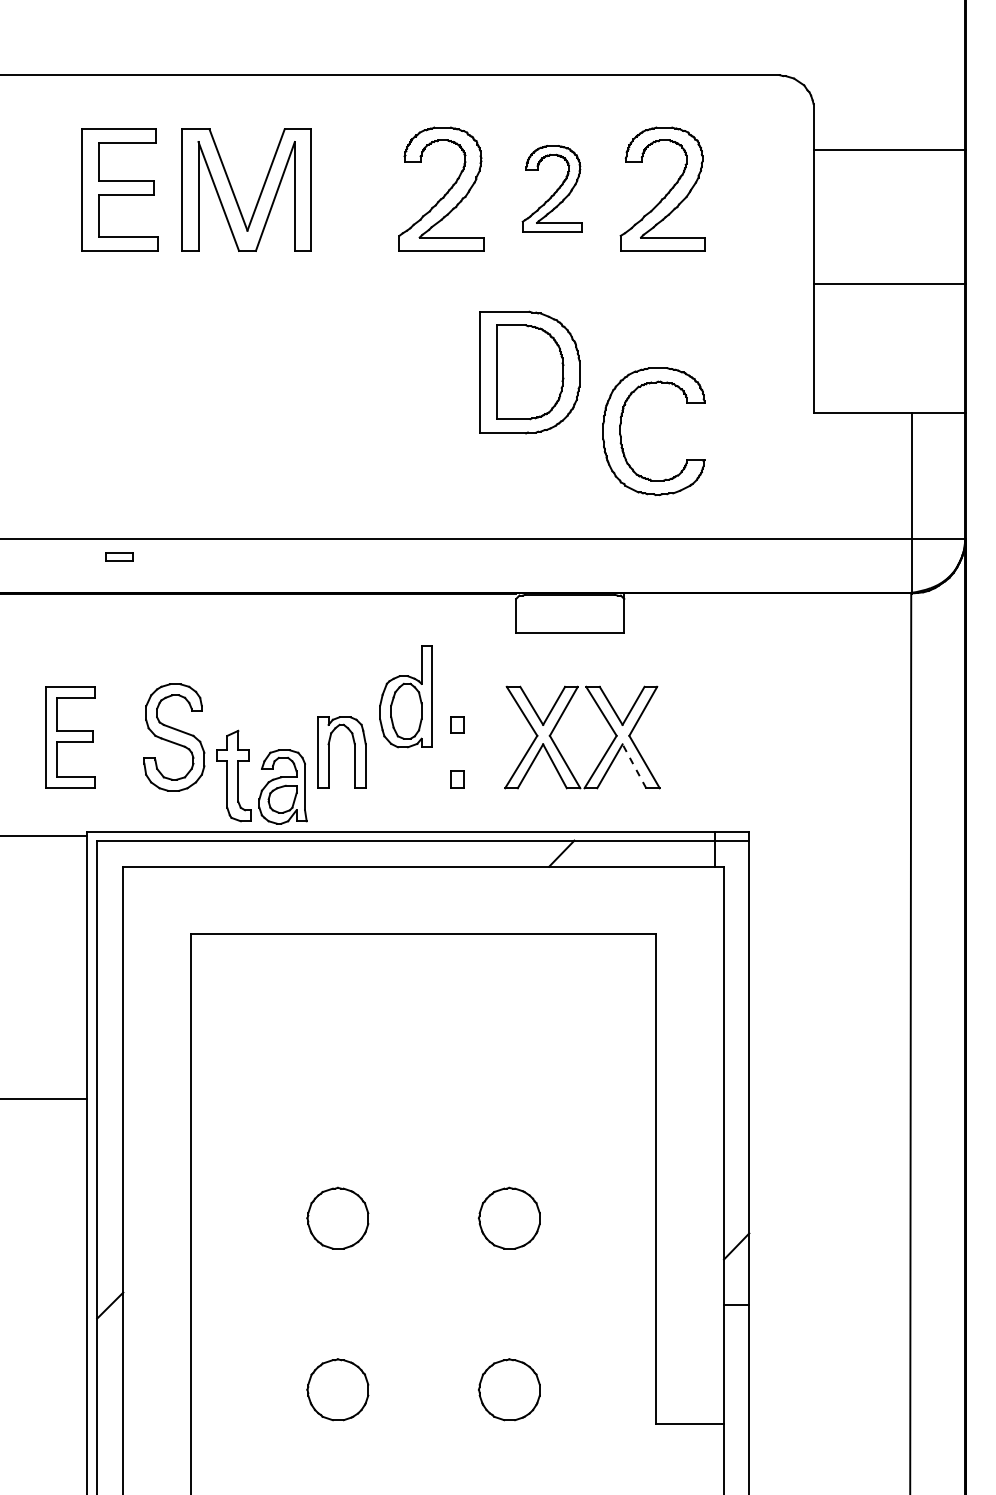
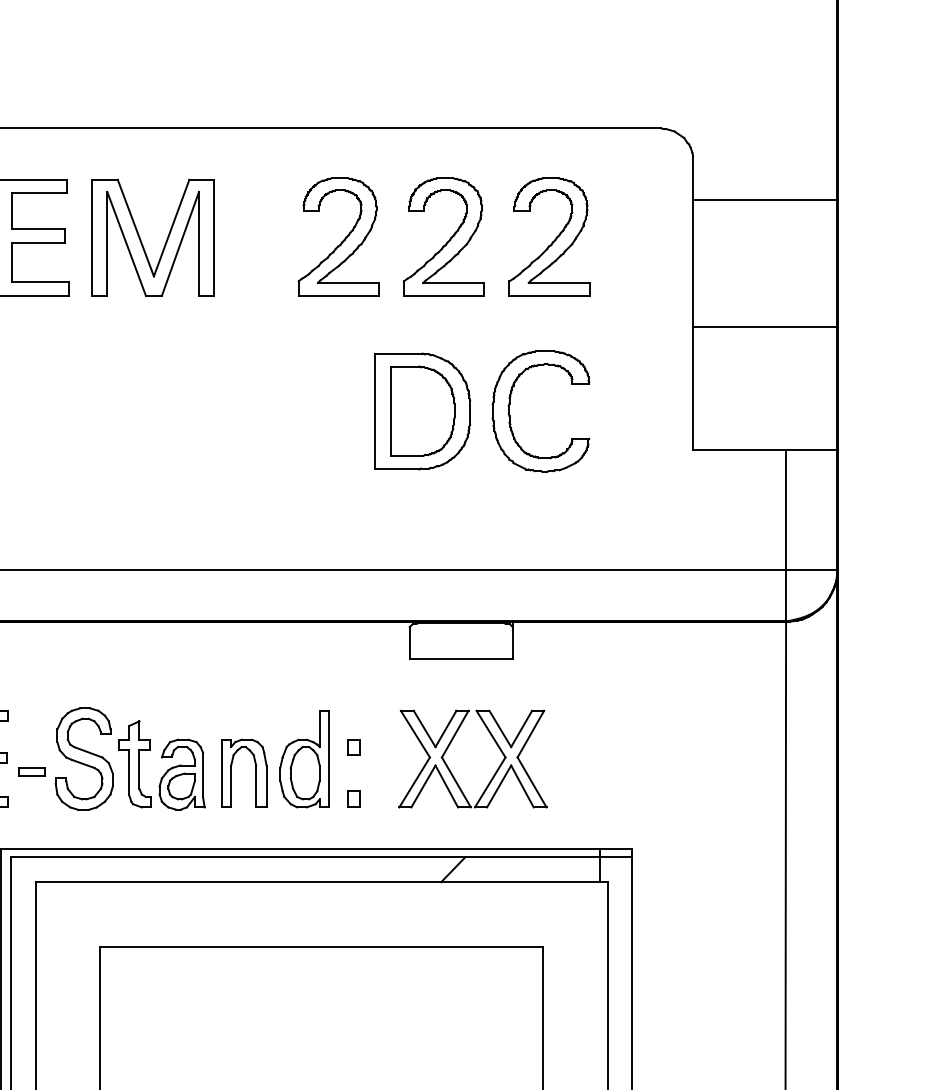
part: (552, 188) -> (444, 236), size x1.43
part: (621, 434) -> (510, 414), moved
part: (119, 556) -> (32, 771), moved
part: (405, 696) -> (304, 759), moved
line: (634, 766) -> (522, 786), dashed -> solid
part: (261, 769) -> (161, 758), moved

